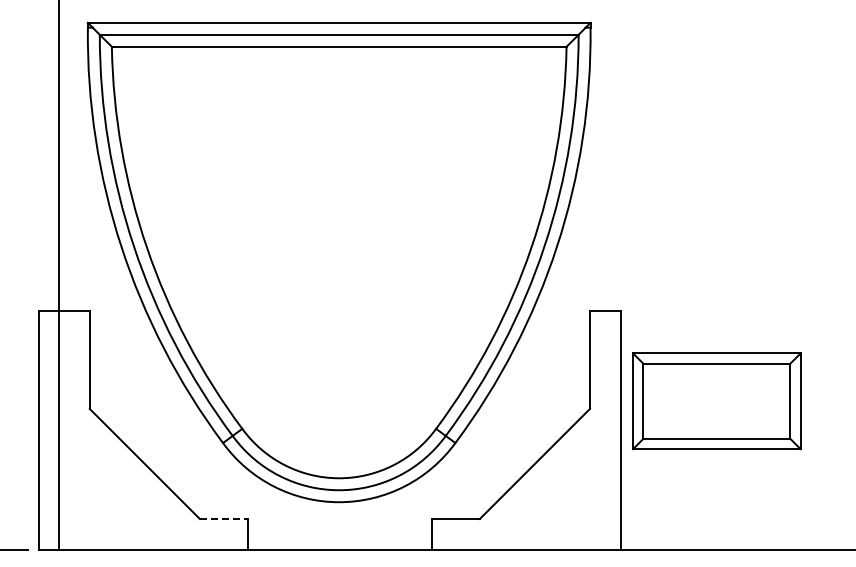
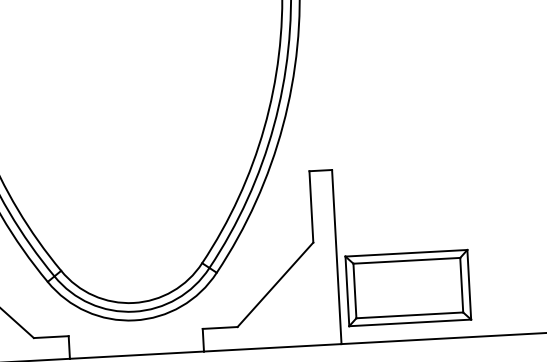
part: (716, 401) -> (408, 288), moved
line: (223, 518) -> (51, 336), dashed -> solid

